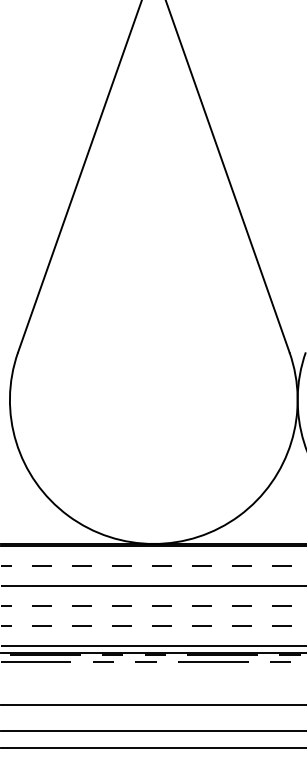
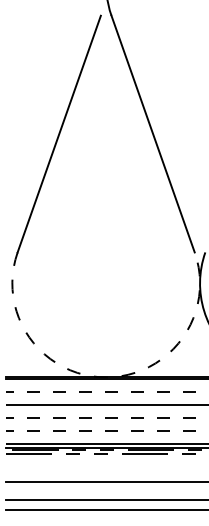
arc: (154, 544) -> (106, 377), solid -> dashed

